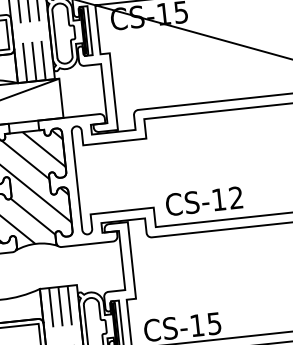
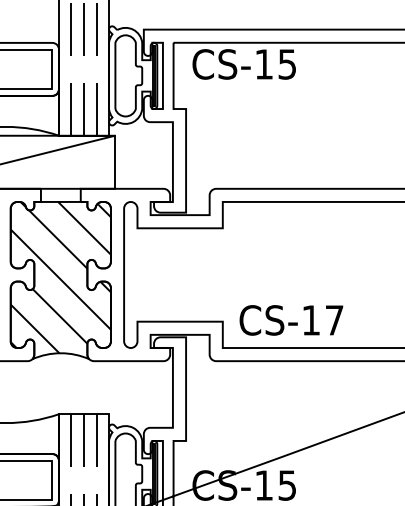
text: (236, 197) -> (334, 320), CS-12 -> CS-17

